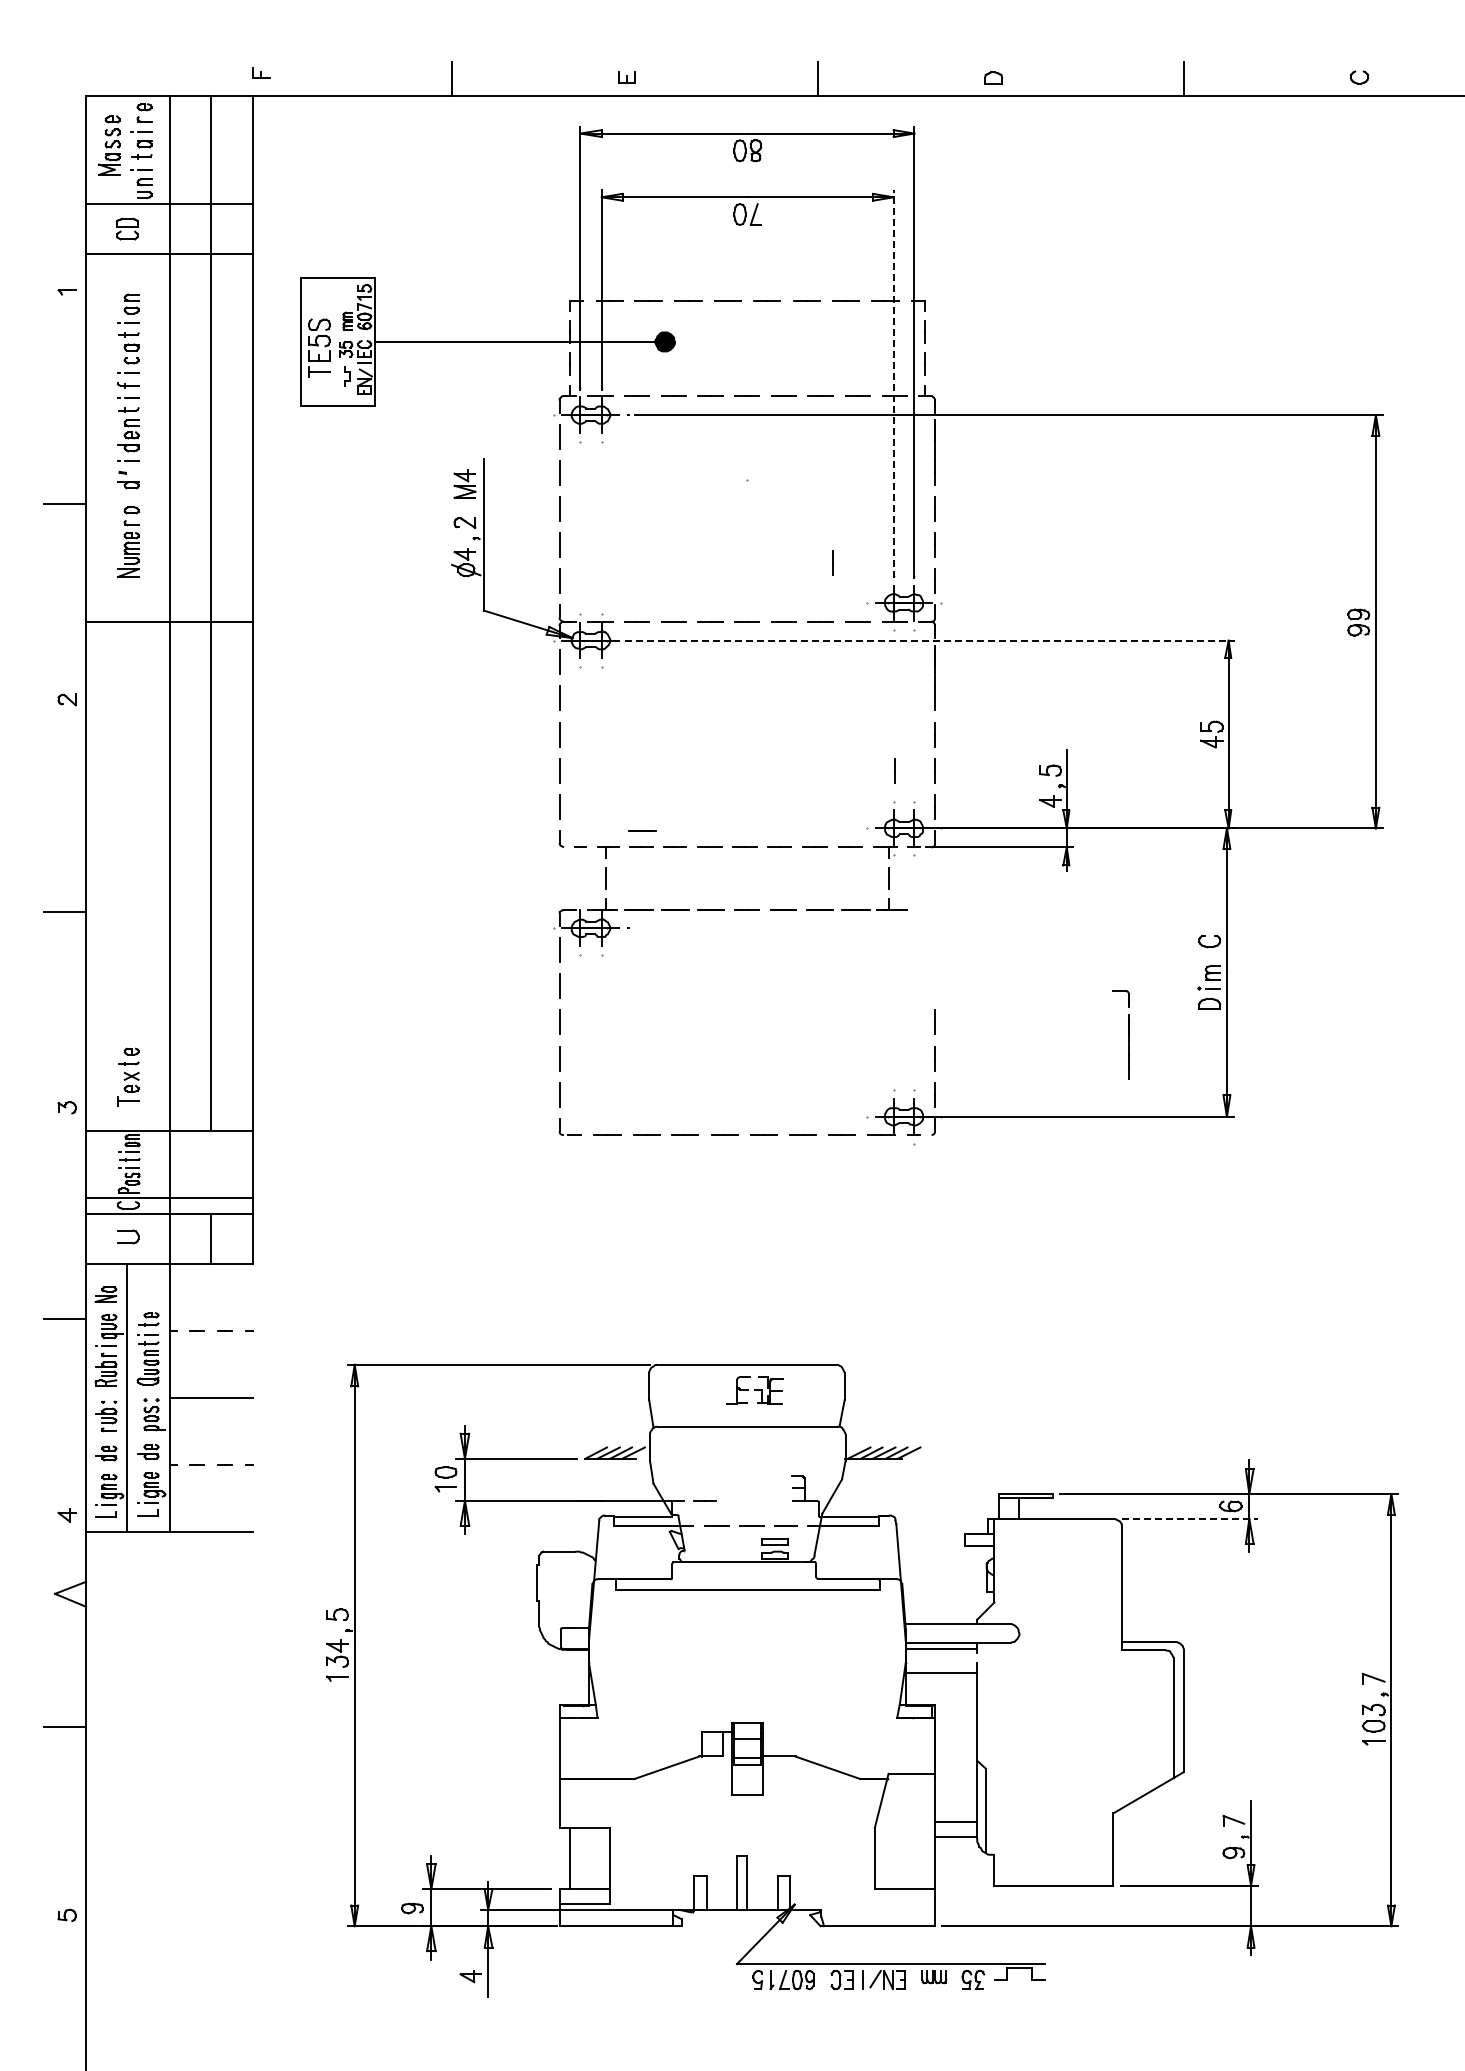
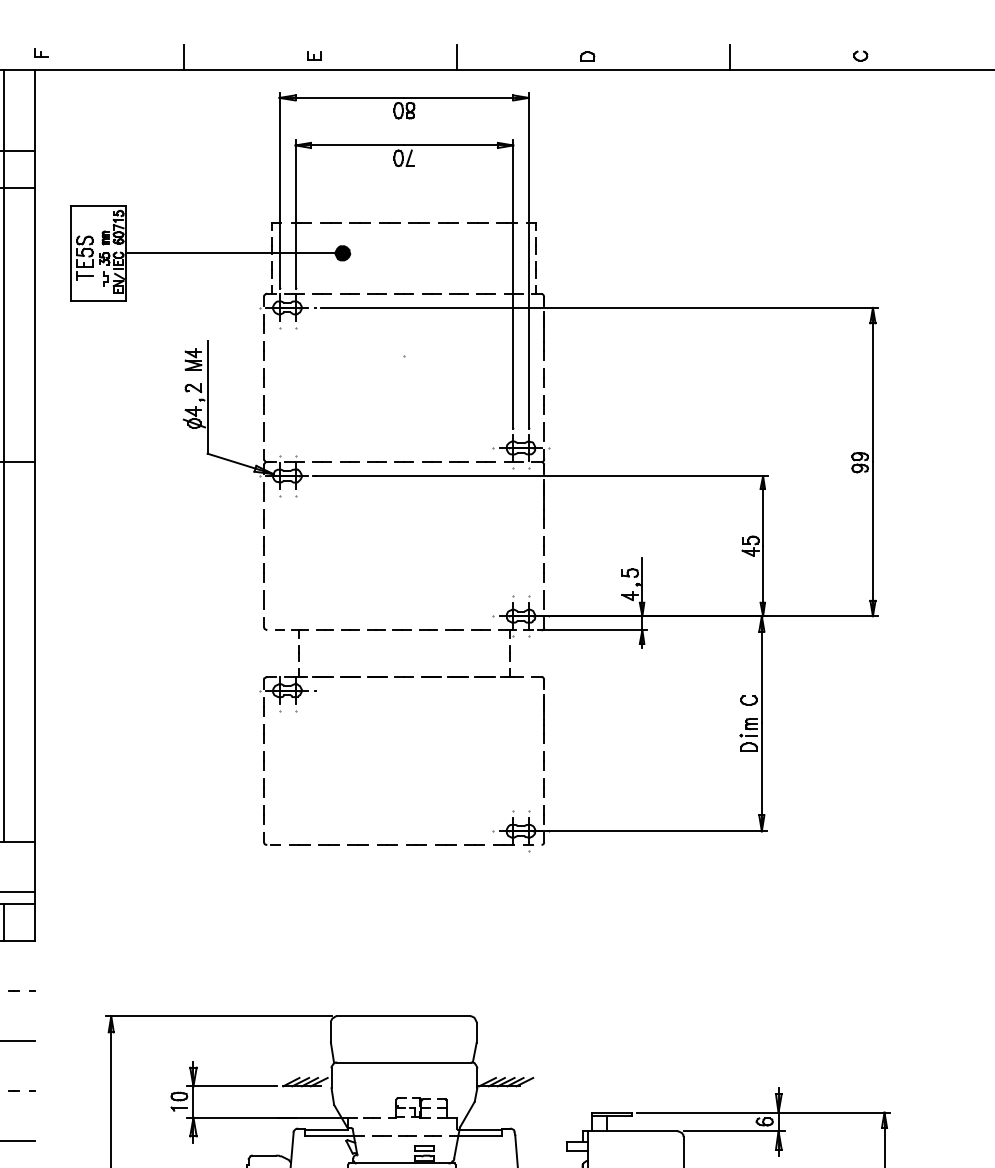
line: (893, 384) -> (513, 285), dashed -> solid
line: (832, 562) -> (467, 417), removed
line: (929, 640) -> (539, 476), dashed -> solid
line: (894, 770) -> (513, 572), removed
line: (642, 830) -> (325, 617), removed
part: (1128, 1034) -> (543, 709), moved
part: (754, 1390) -> (409, 1107), moved
line: (1190, 1518) -> (734, 1130), dashed -> solid

